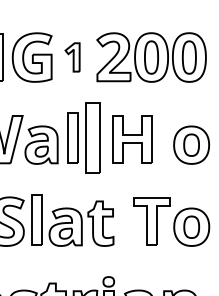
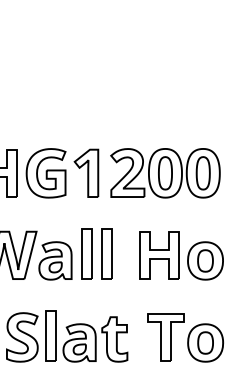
part: (72, 56) -> (86, 172), size x1.67
part: (92, 137) -> (106, 253), size x0.71
part: (132, 139) -> (159, 255), moved

